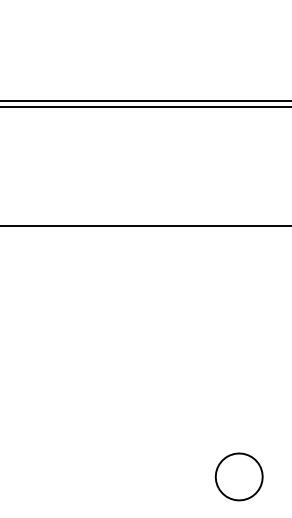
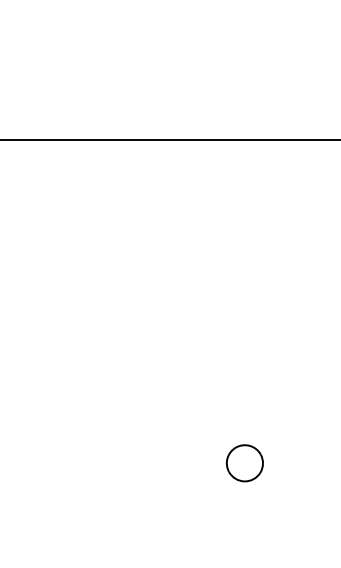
part: (238, 476) -> (244, 462), size x0.6

